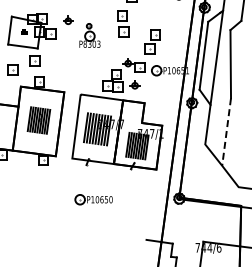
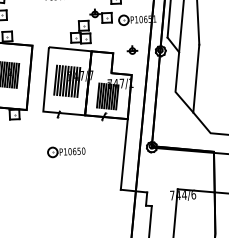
part: (134, 84) -> (131, 49), moved
line: (226, 132) -> (196, 79), dashed -> solid
line: (151, 204) -> (124, 154), added

